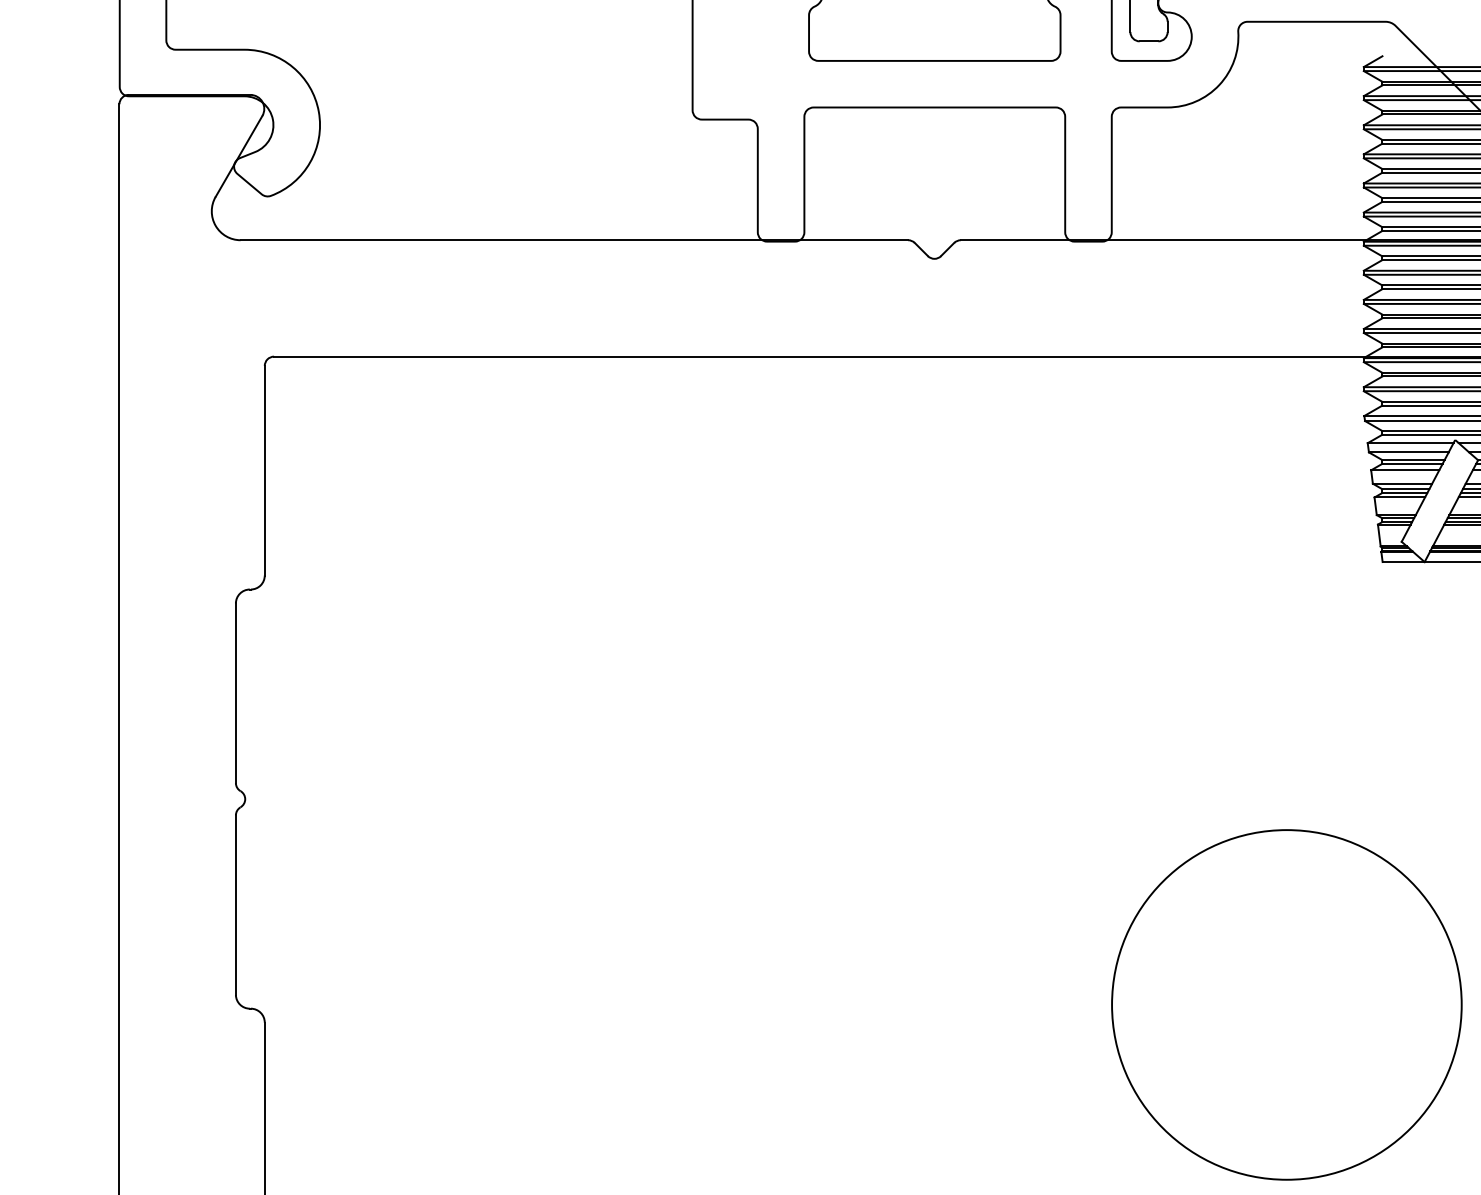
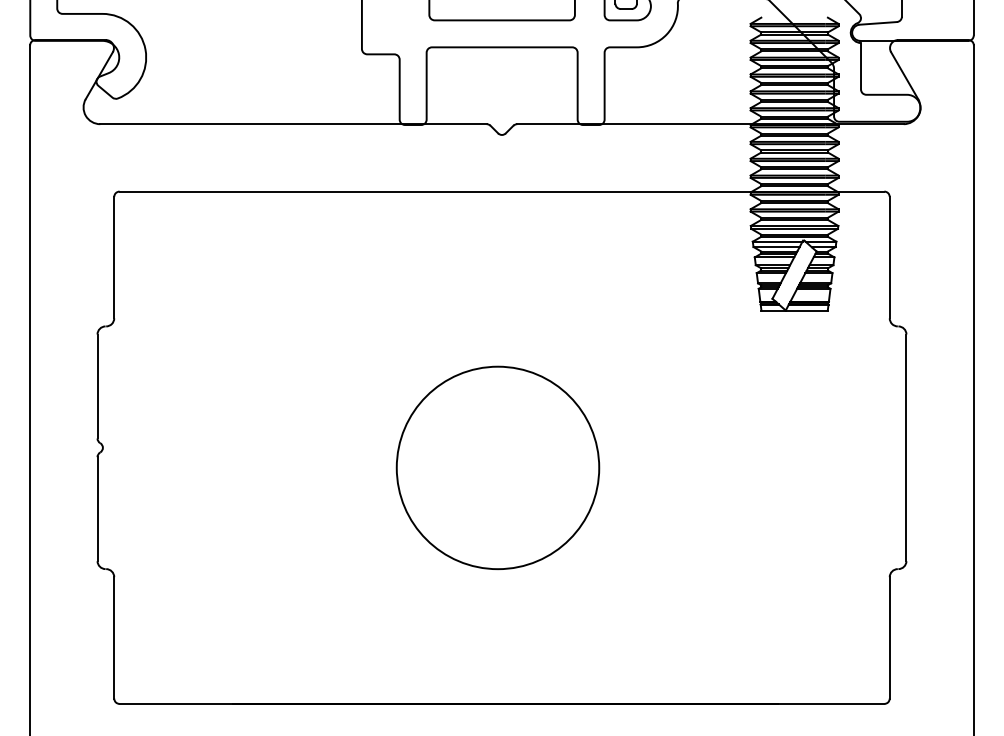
circle: (1286, 1004) -> (497, 467), moved

